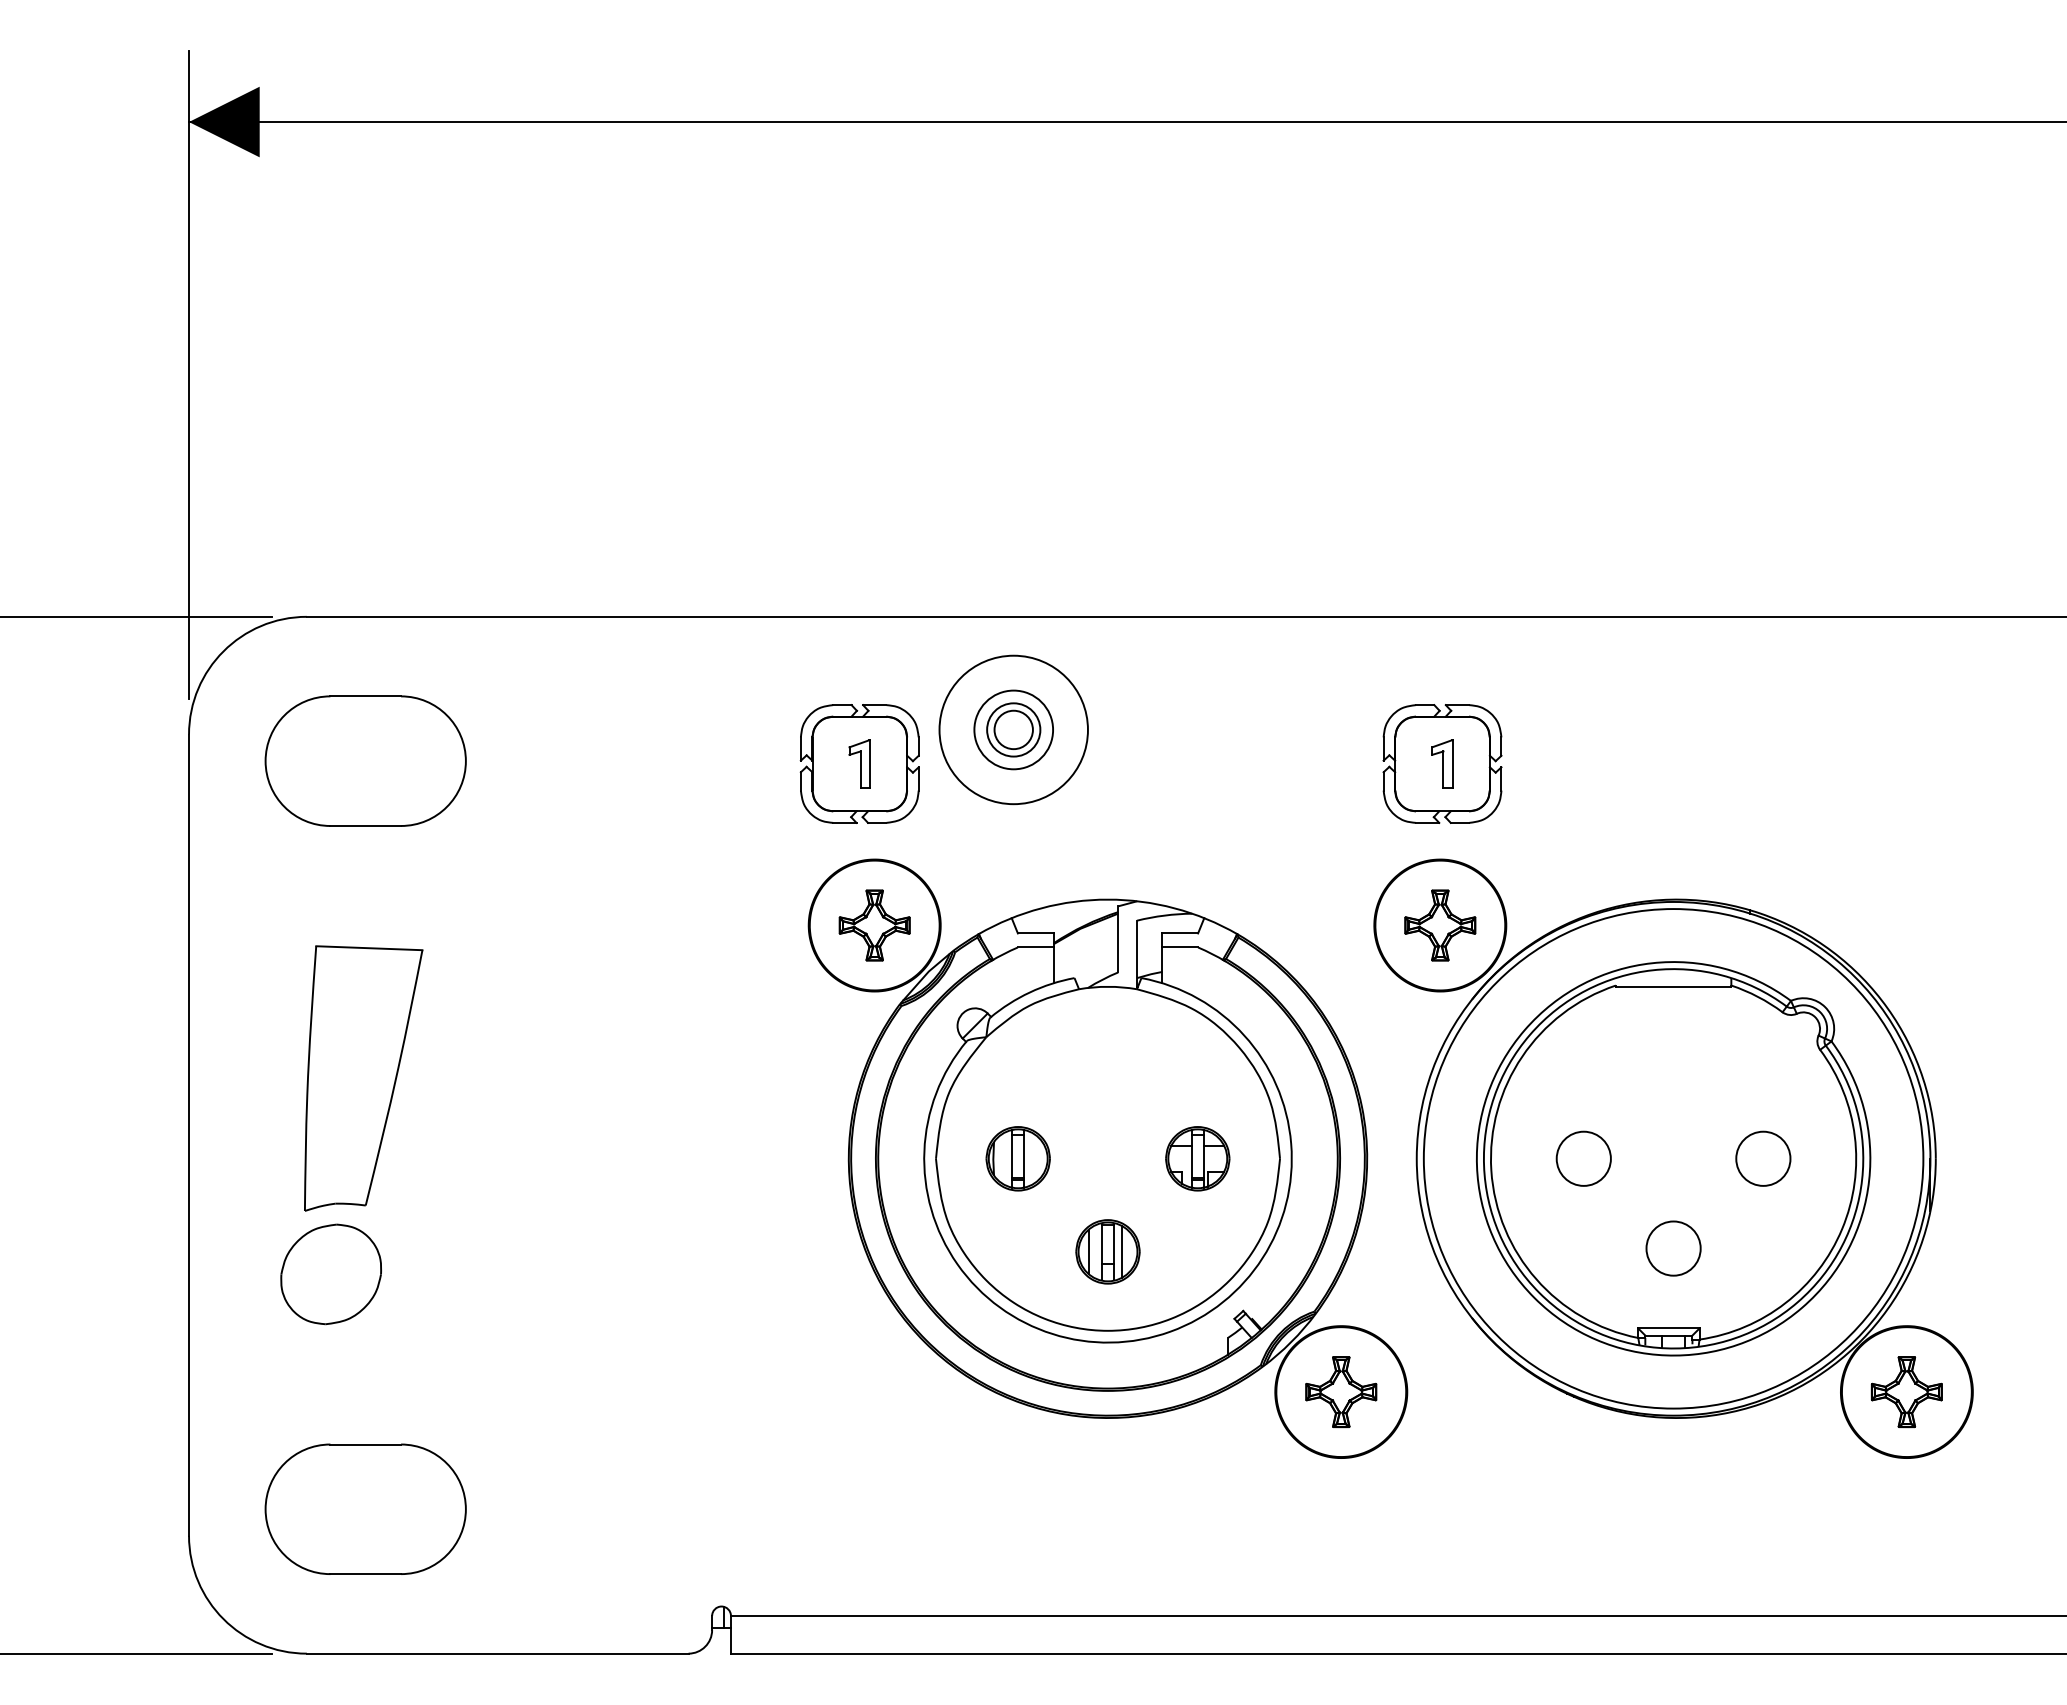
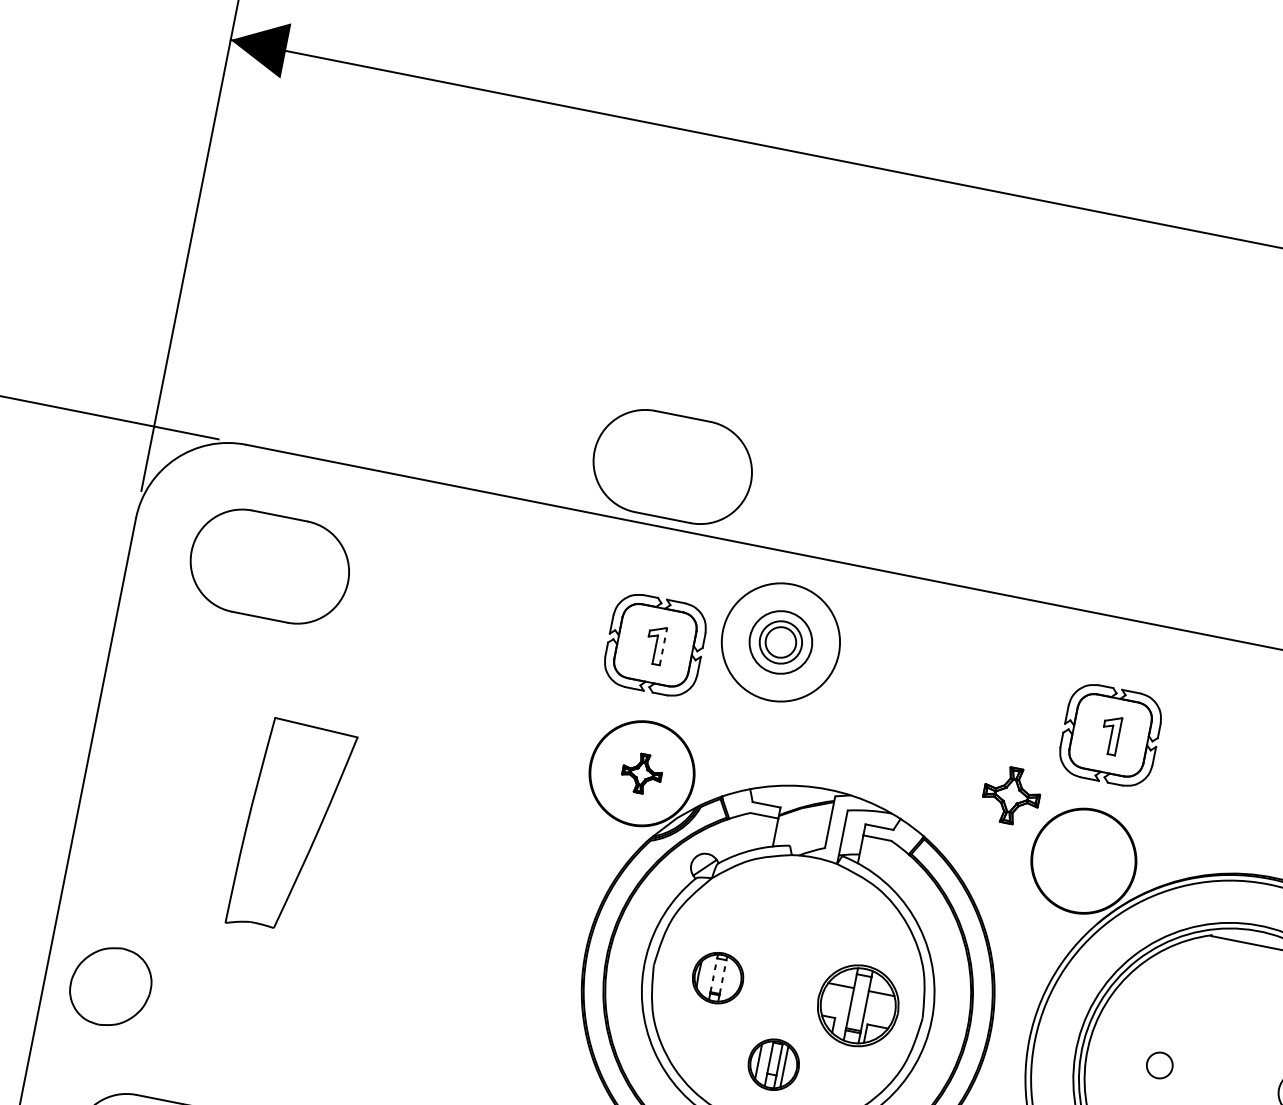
part: (837, 539) -> (672, 466), added
line: (870, 764) -> (663, 647), solid -> dashed
part: (874, 925) -> (641, 773), size x0.7
part: (1440, 925) -> (1011, 795), moved
part: (363, 1078) -> (291, 828), moved
line: (1012, 1156) -> (713, 975), solid -> dashed
line: (1024, 1156) -> (723, 977), solid -> dashed
part: (1197, 1158) -> (858, 1005), size x1.6
circle: (1583, 1158) -> (1159, 1065), size x0.6
part: (330, 1274) -> (110, 986), moved

